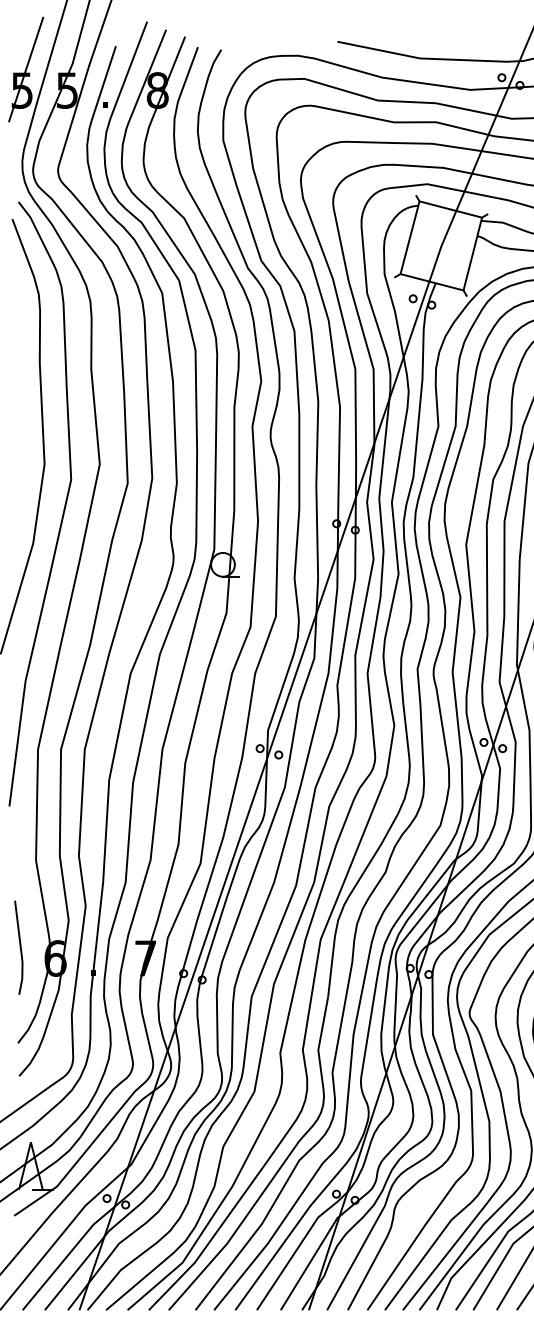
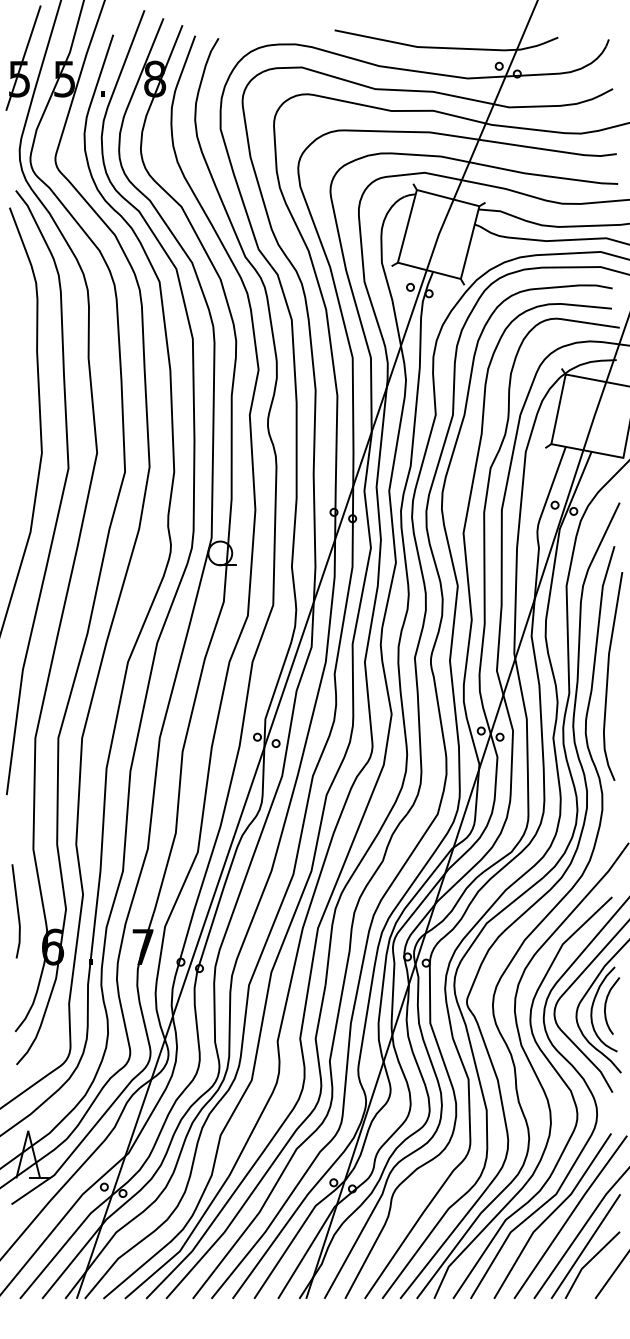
line: (20, 947) -> (17, 911), moved

